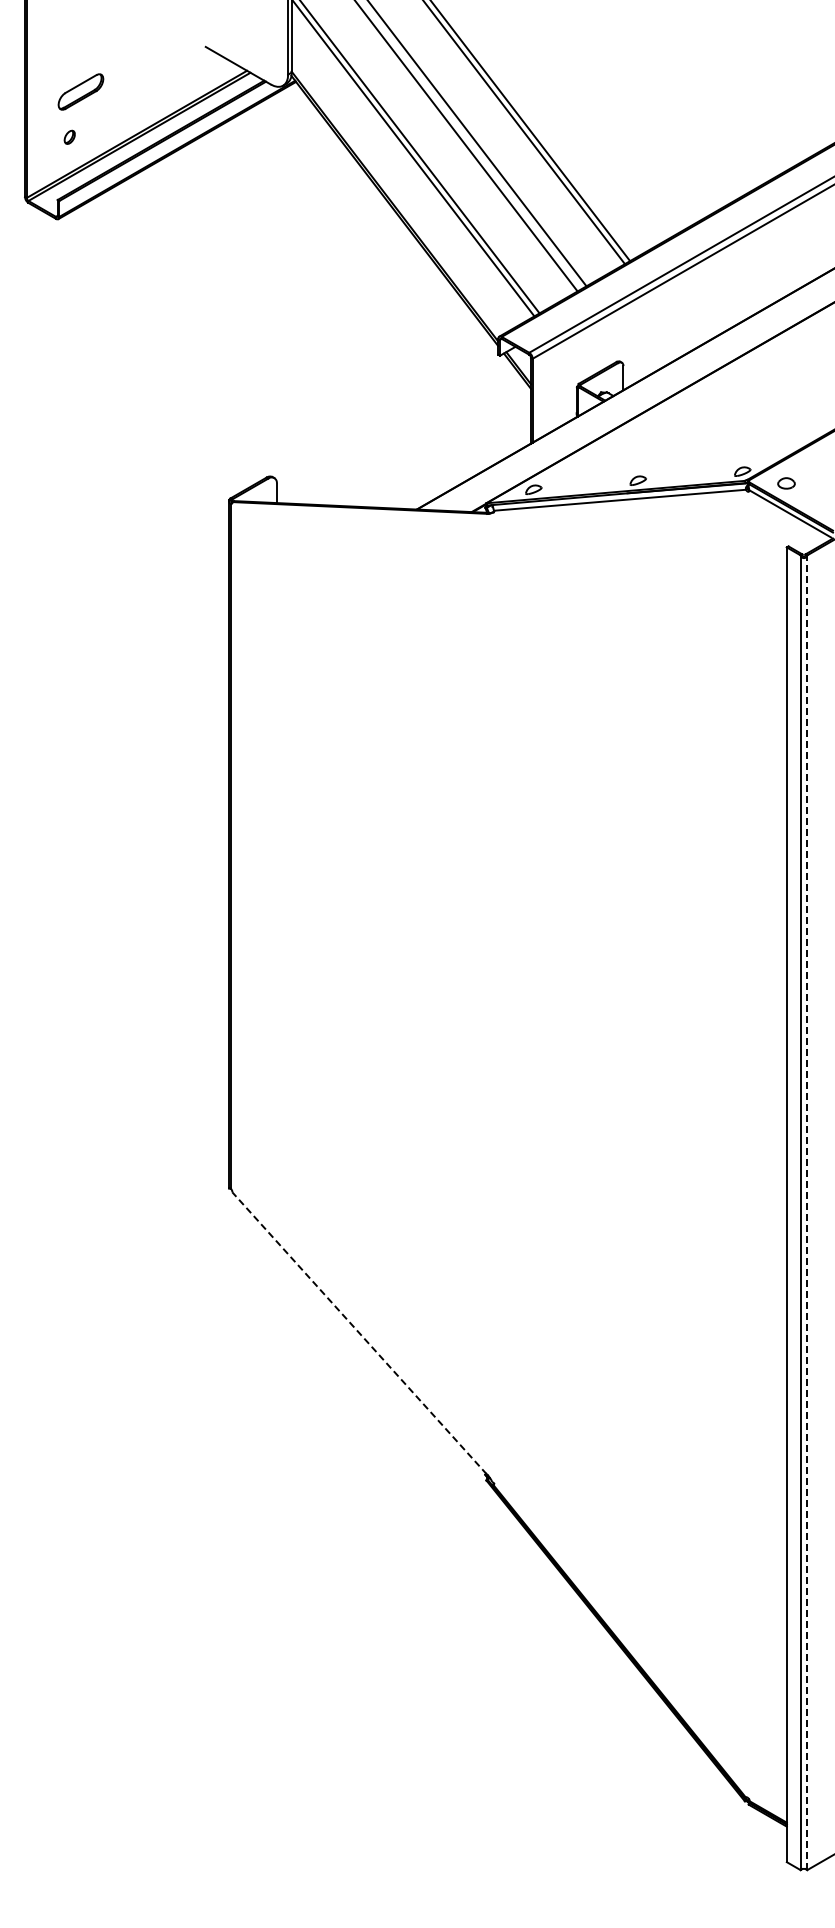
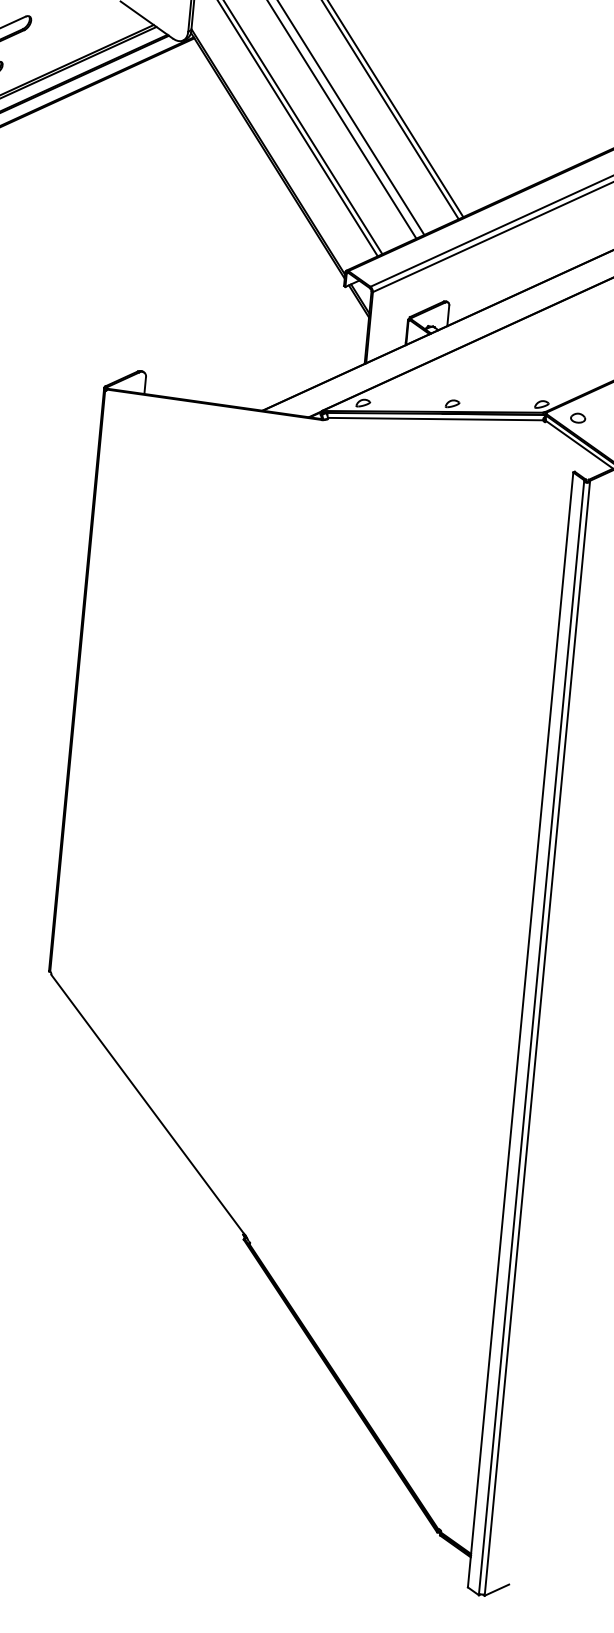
line: (807, 1212) -> (537, 1038), dashed -> solid
line: (359, 1332) -> (147, 1103), dashed -> solid

